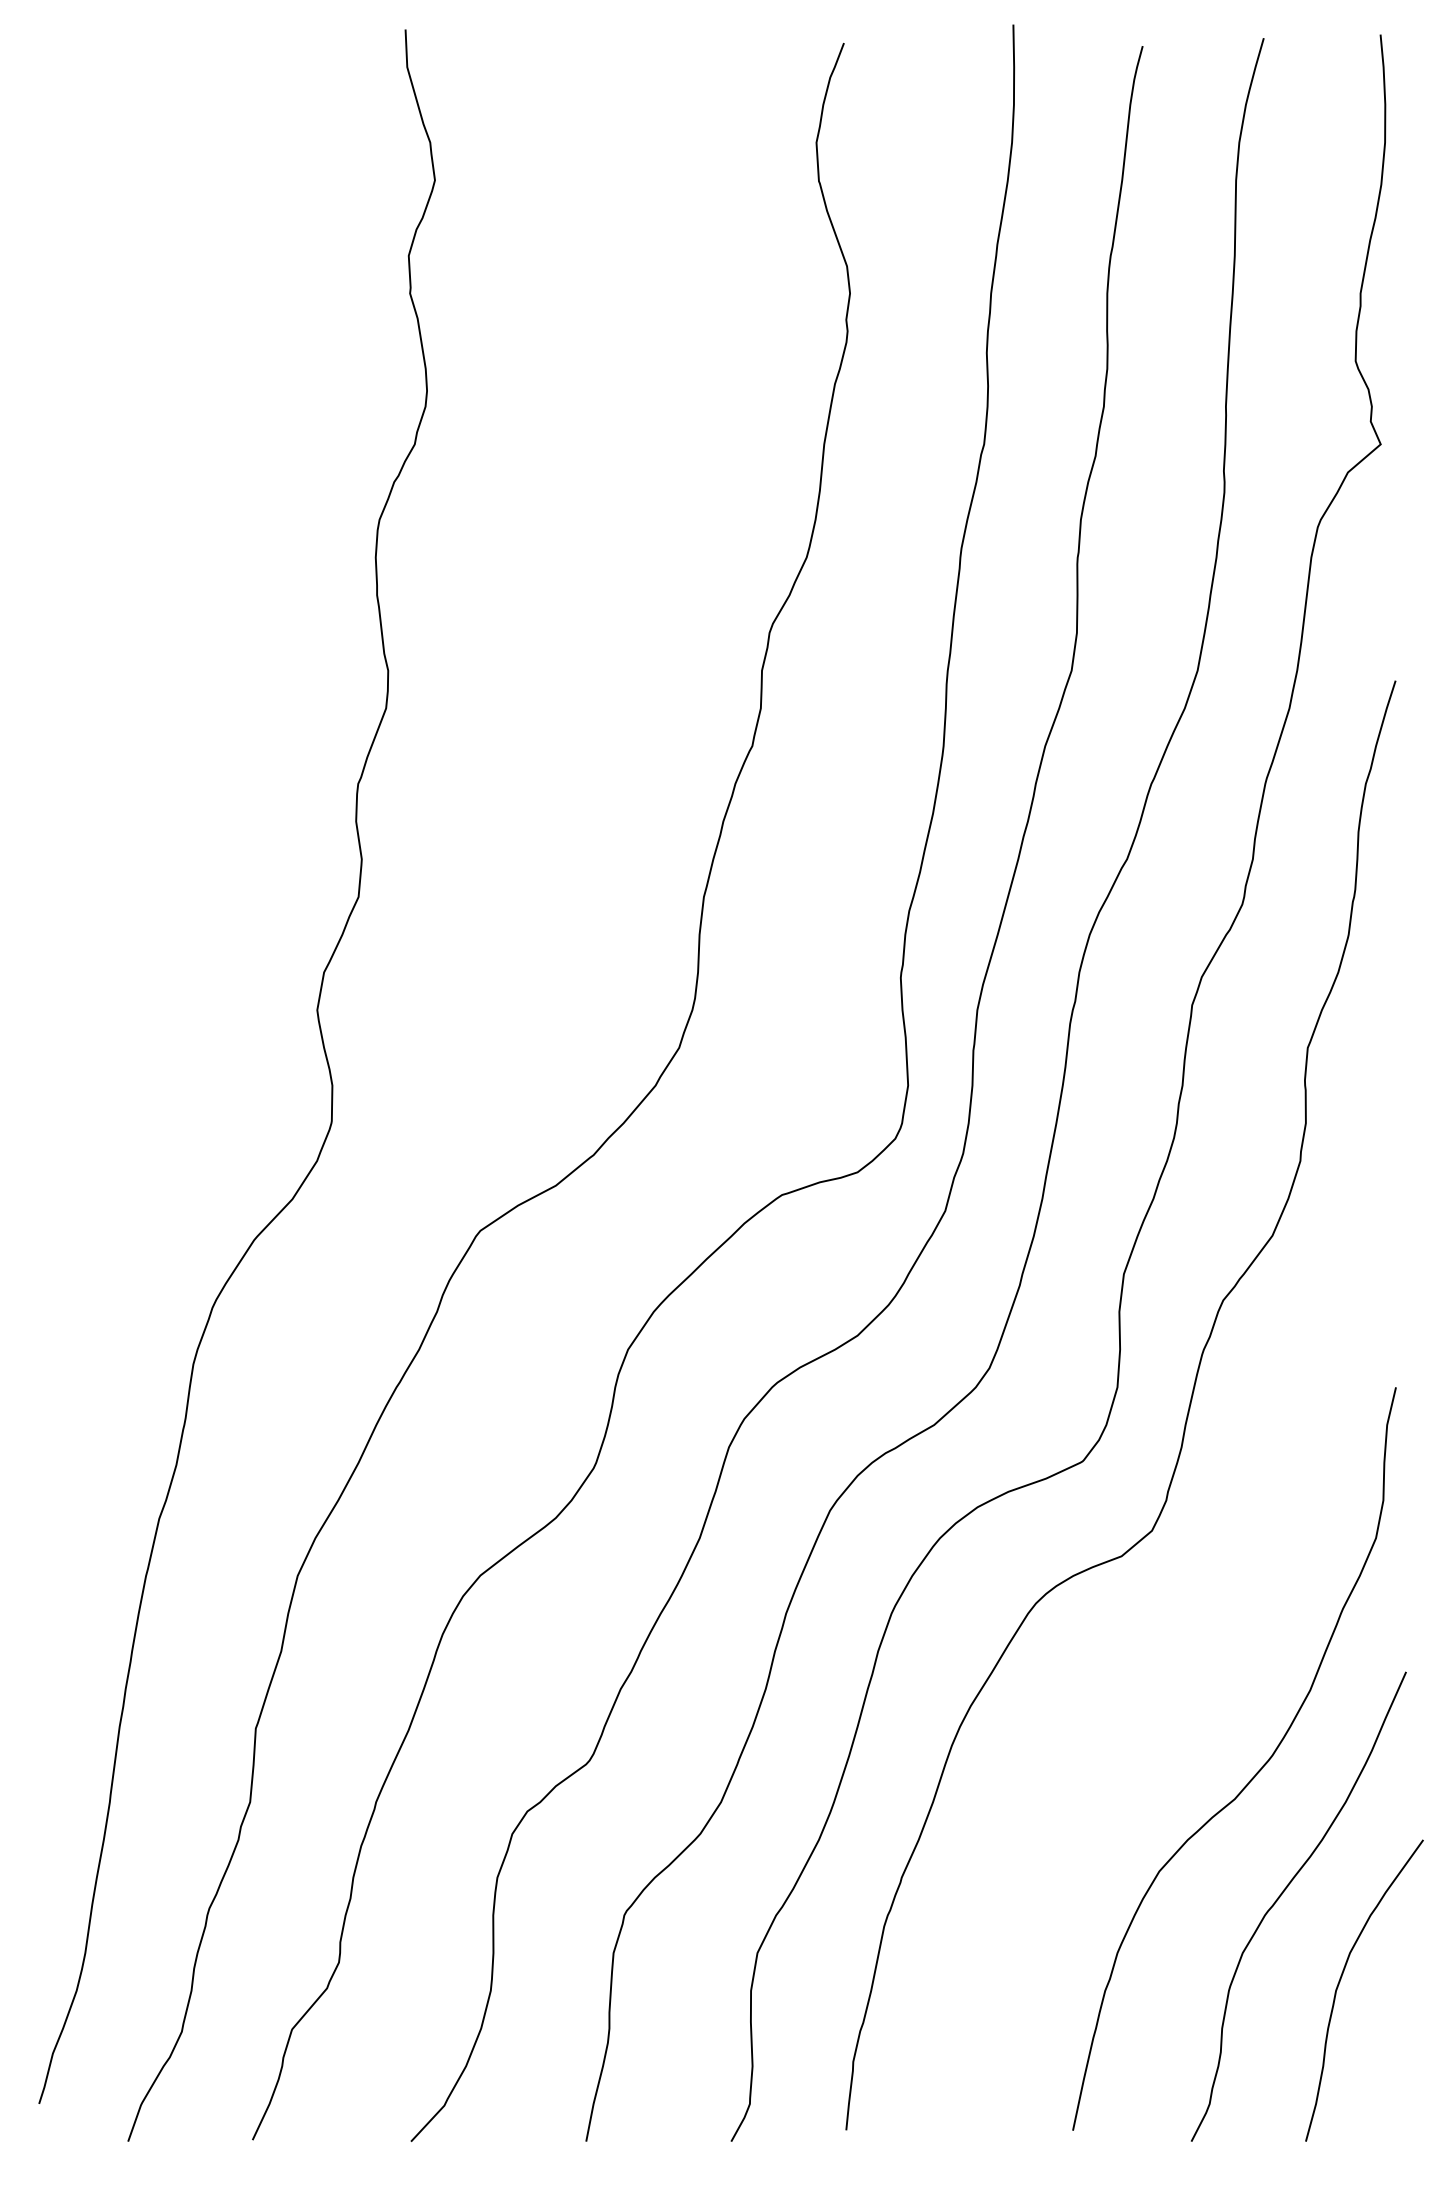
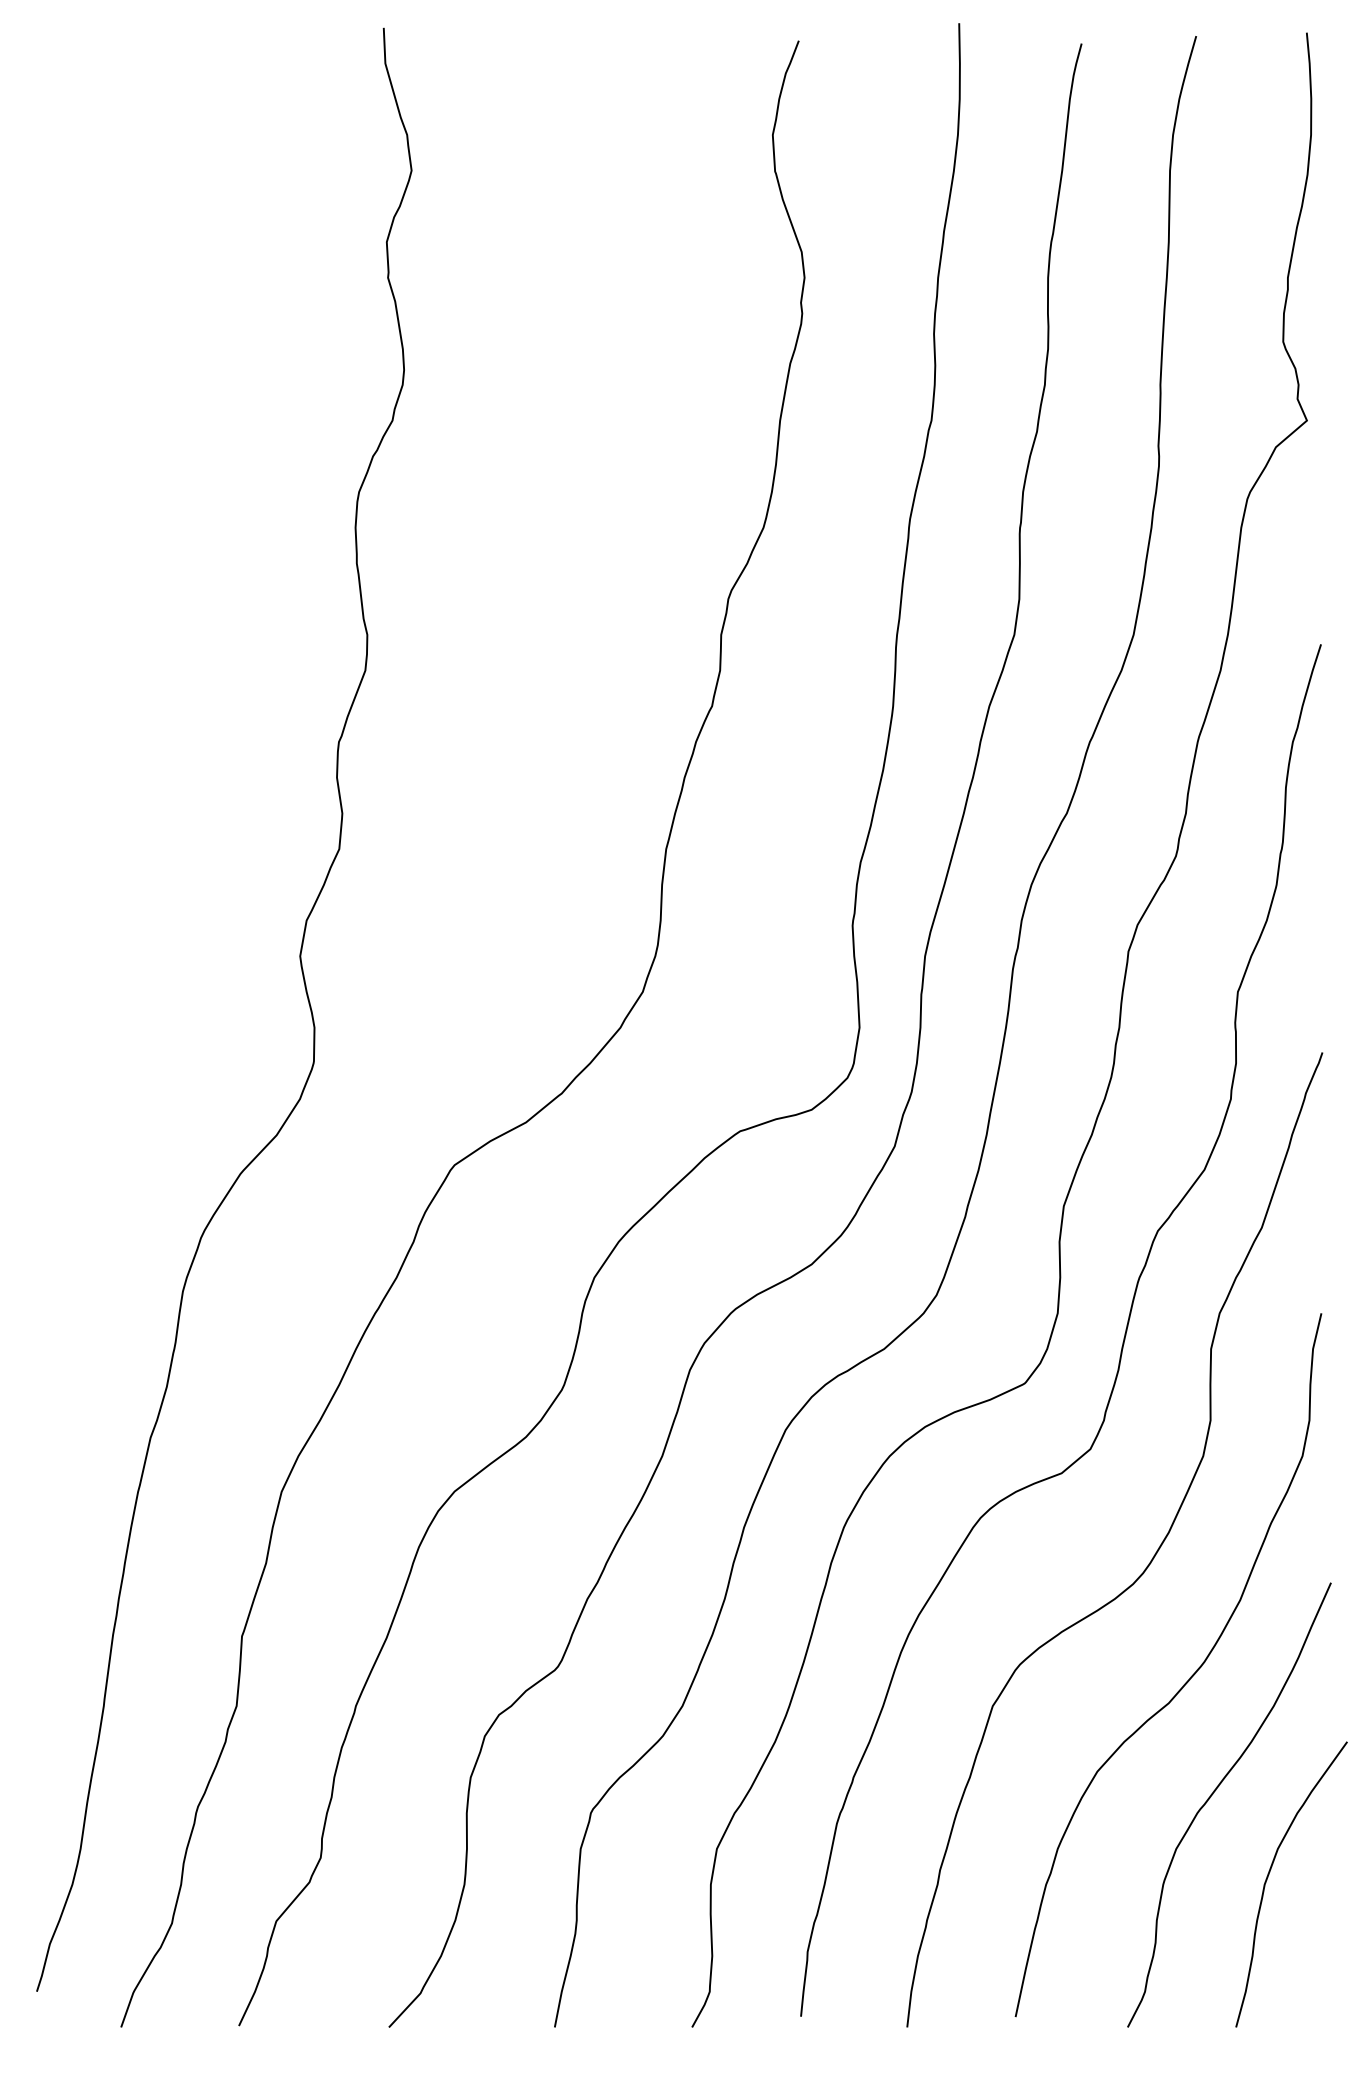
curve: (1213, 1651) -> (1148, 1563), added

